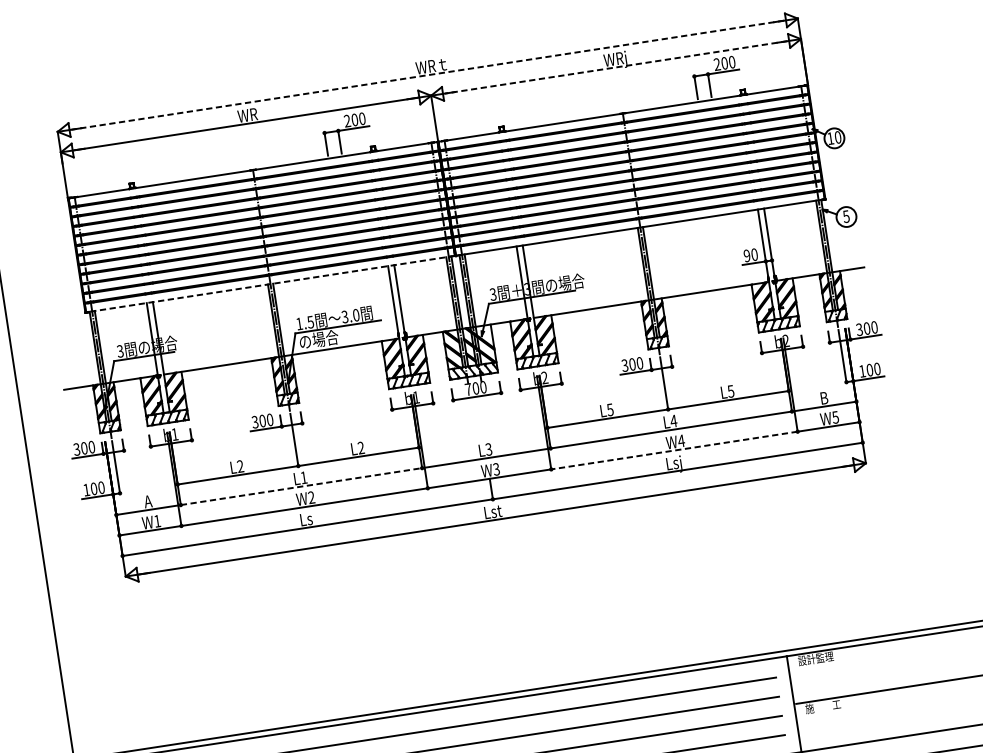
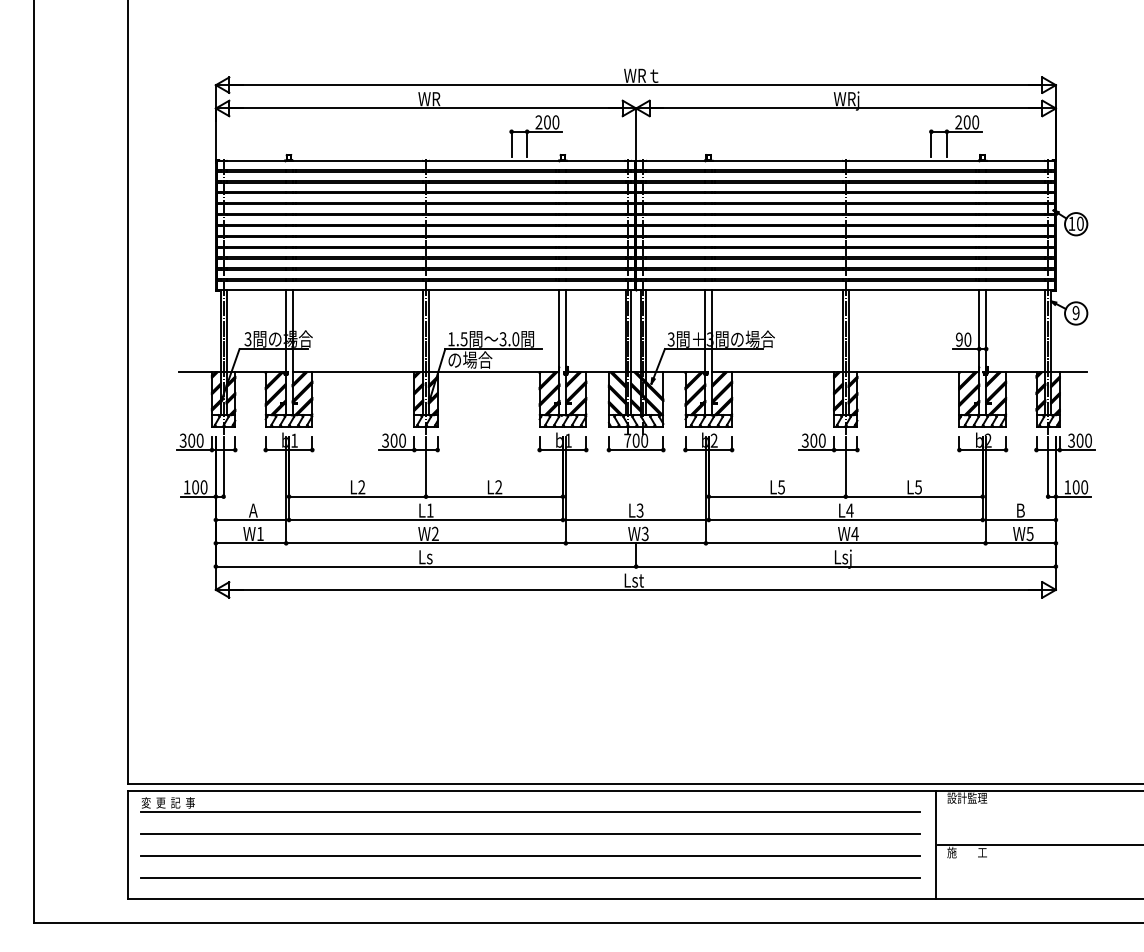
line: (615, 67) -> (845, 108), dashed -> solid
line: (427, 75) -> (635, 85), dashed -> solid
text: (845, 217) -> (1075, 313), 5 -> 9
line: (270, 284) -> (425, 290), dashed -> solid
line: (674, 450) -> (845, 543), dashed -> solid
line: (301, 486) -> (426, 519), dashed -> solid

